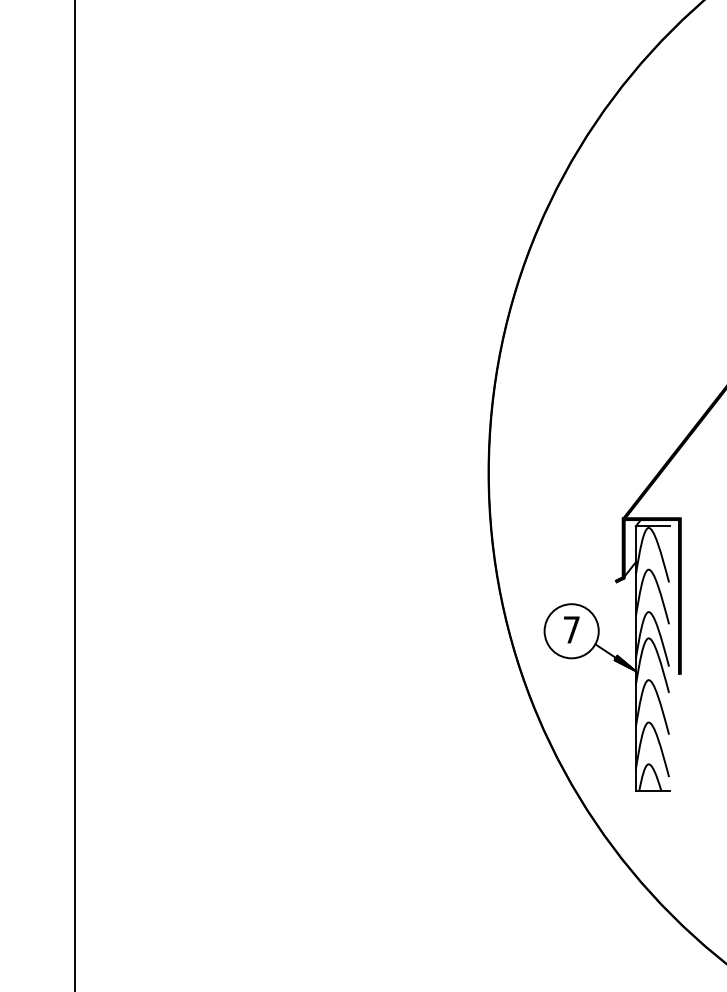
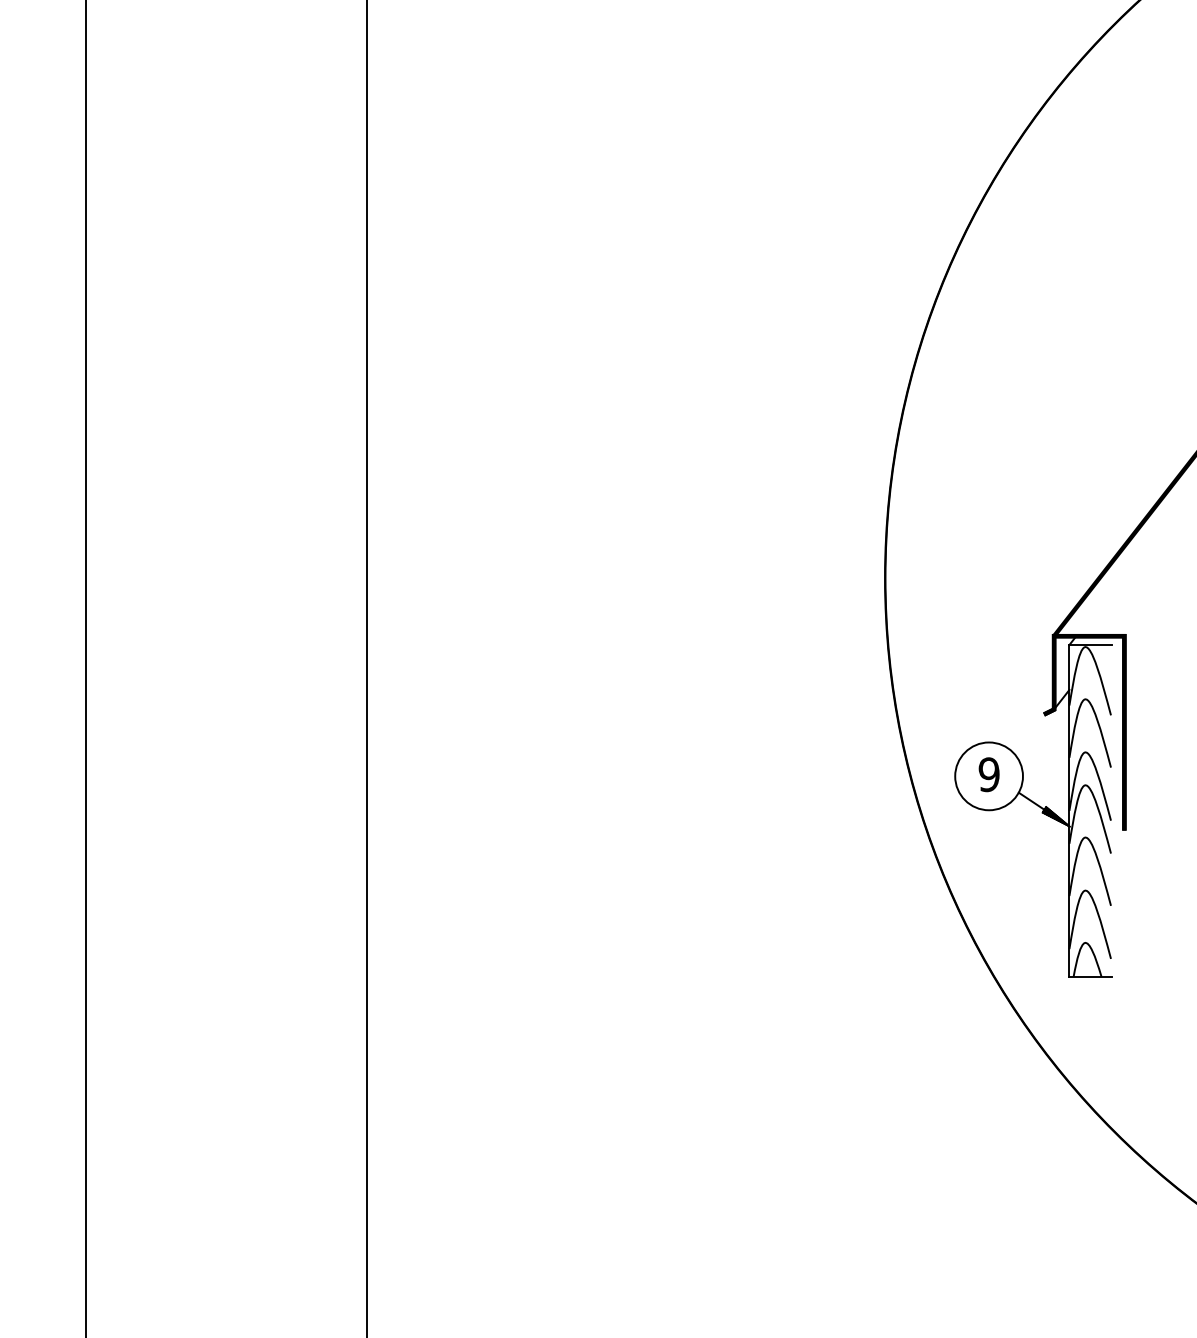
text: (571, 629) -> (988, 774), 7 -> 9

